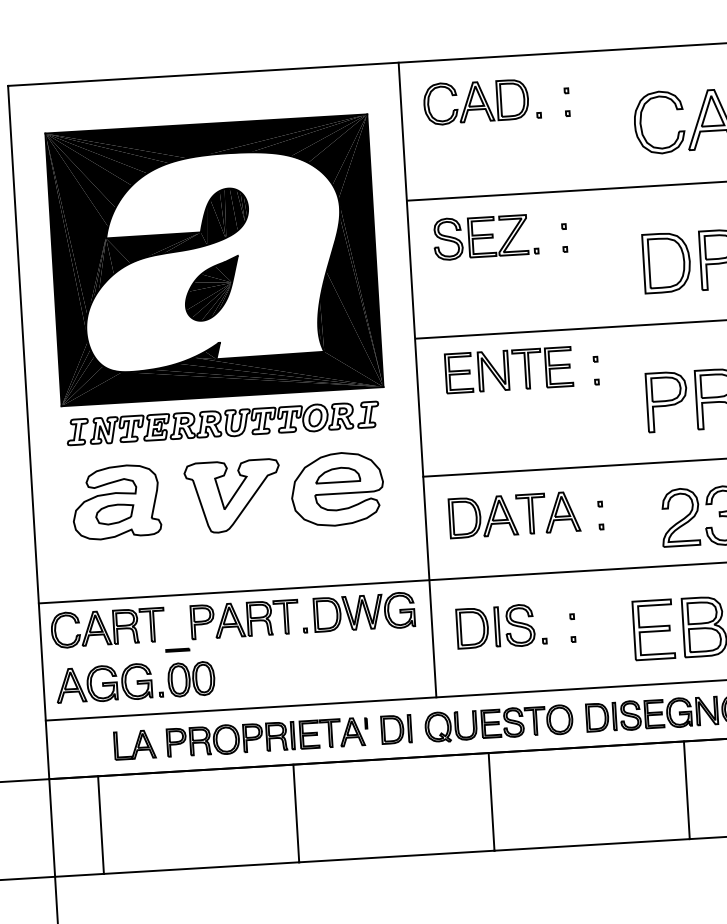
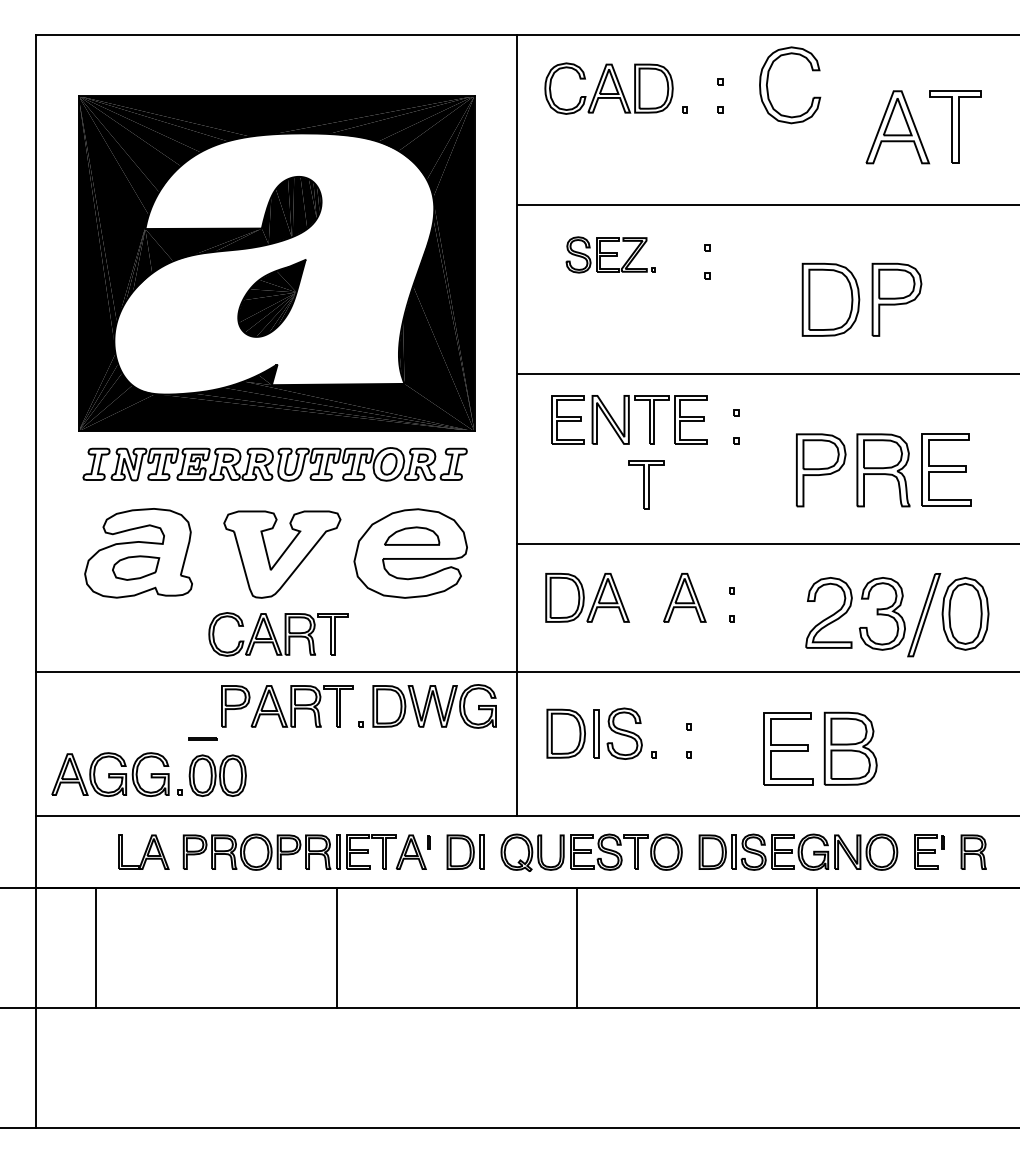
part: (641, 126) -> (768, 88), moved
part: (485, 236) -> (610, 254), size x0.7
part: (531, 513) -> (646, 484), moved
part: (108, 627) -> (278, 634), moved

